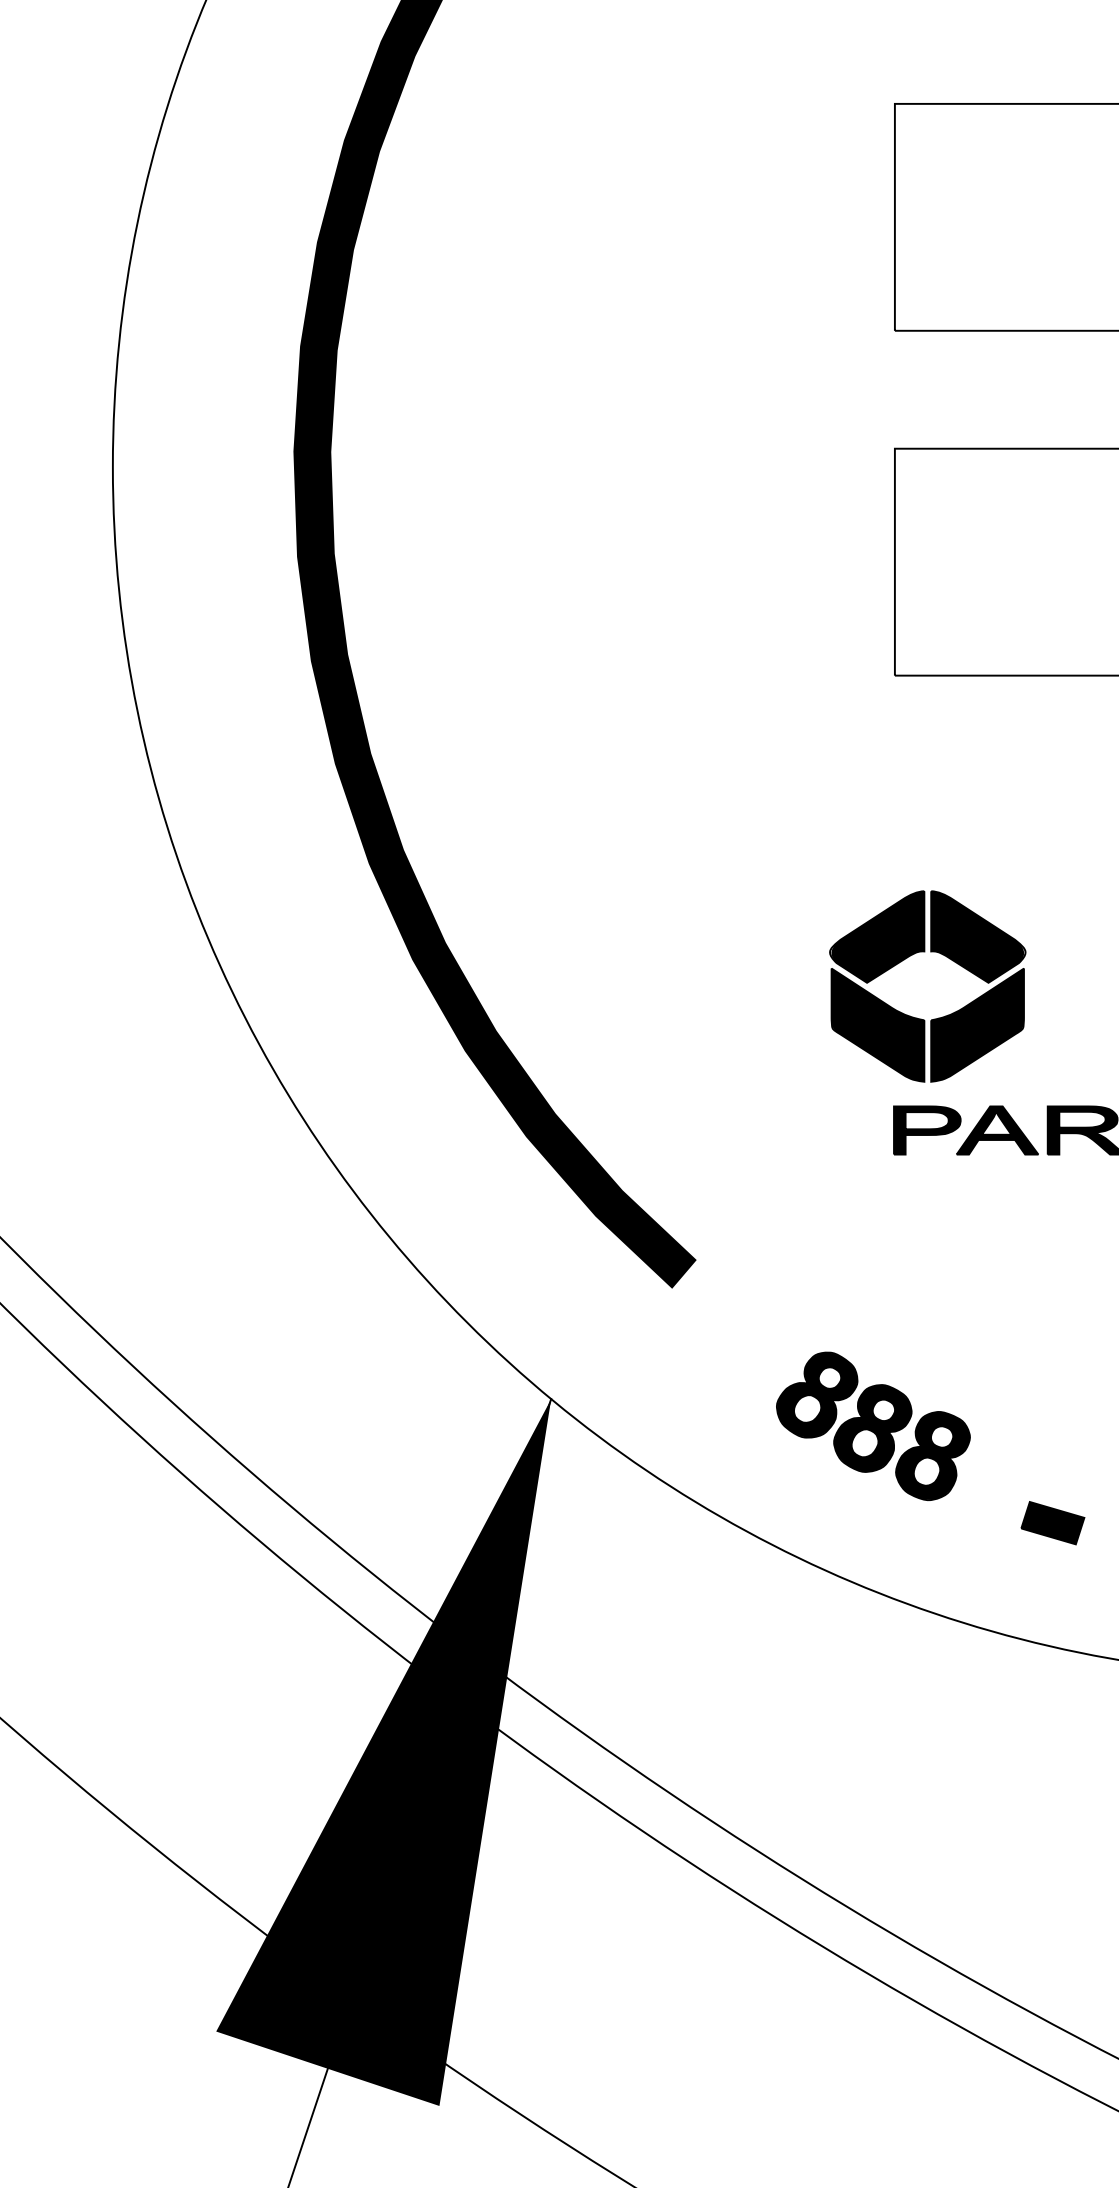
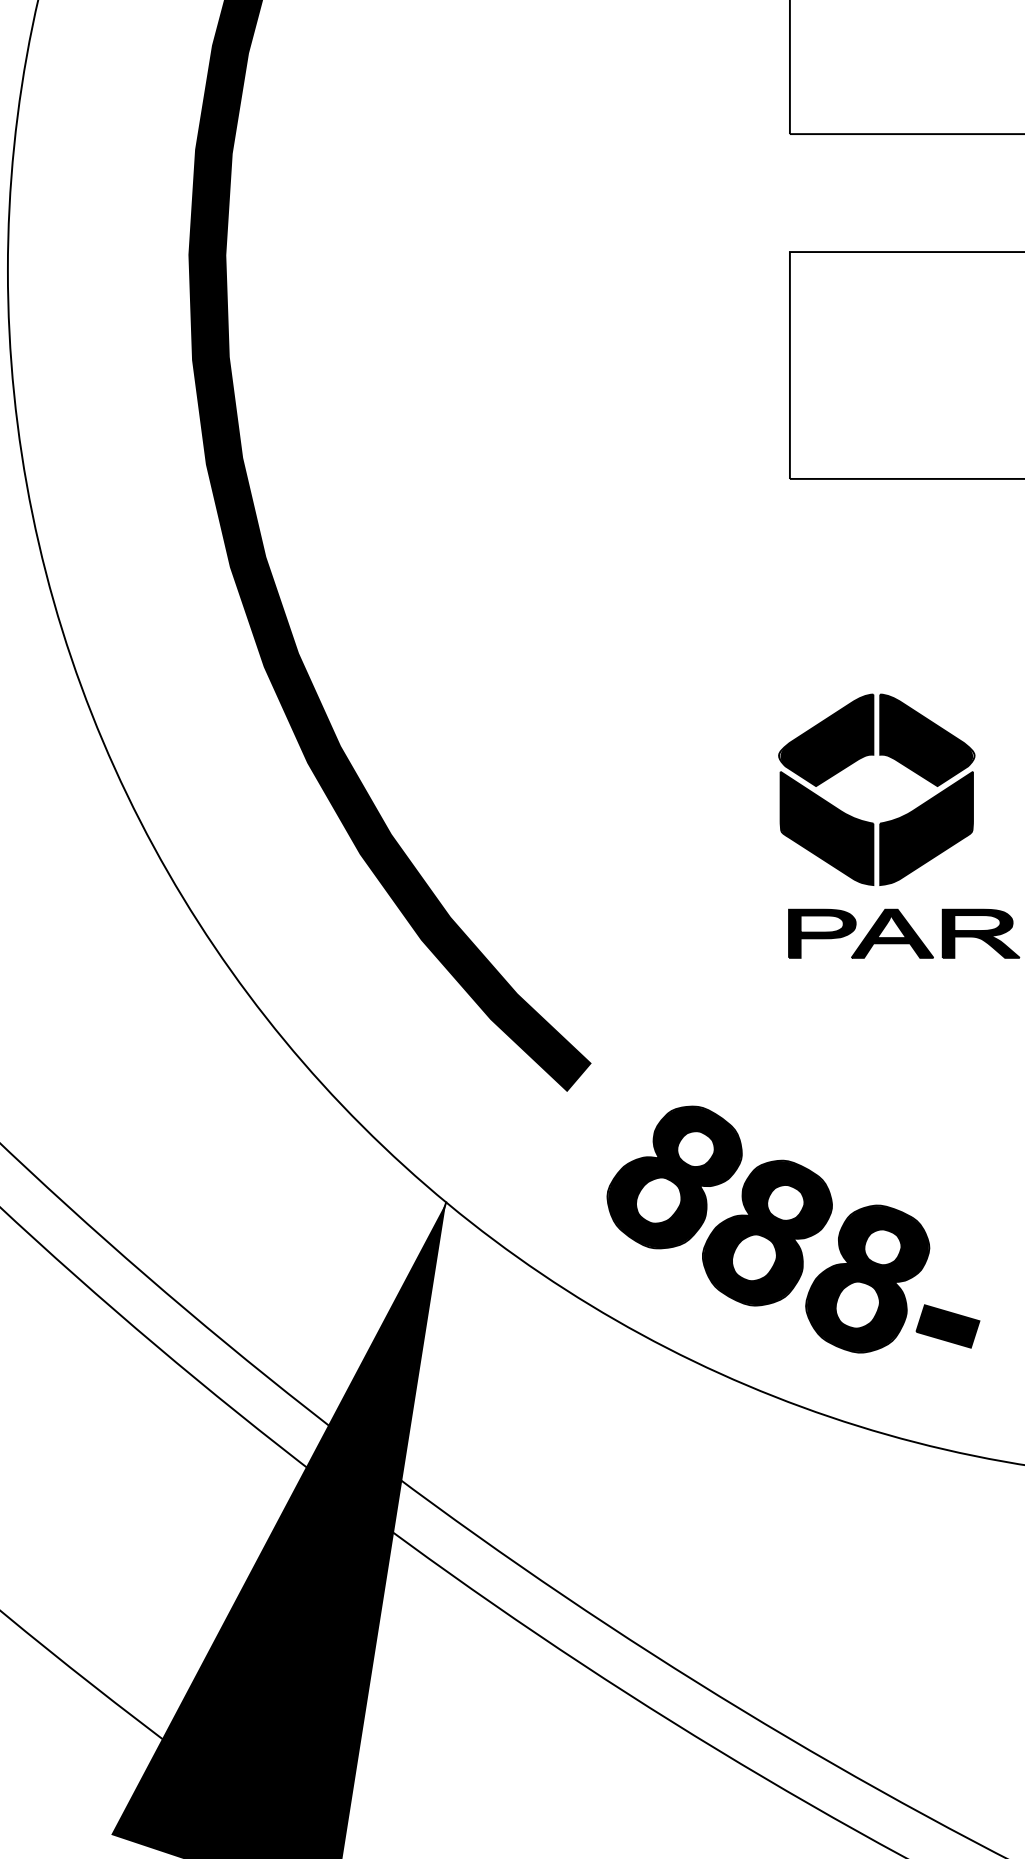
part: (921, 1018) -> (870, 821), moved
part: (873, 1426) -> (768, 1229), size x1.67

